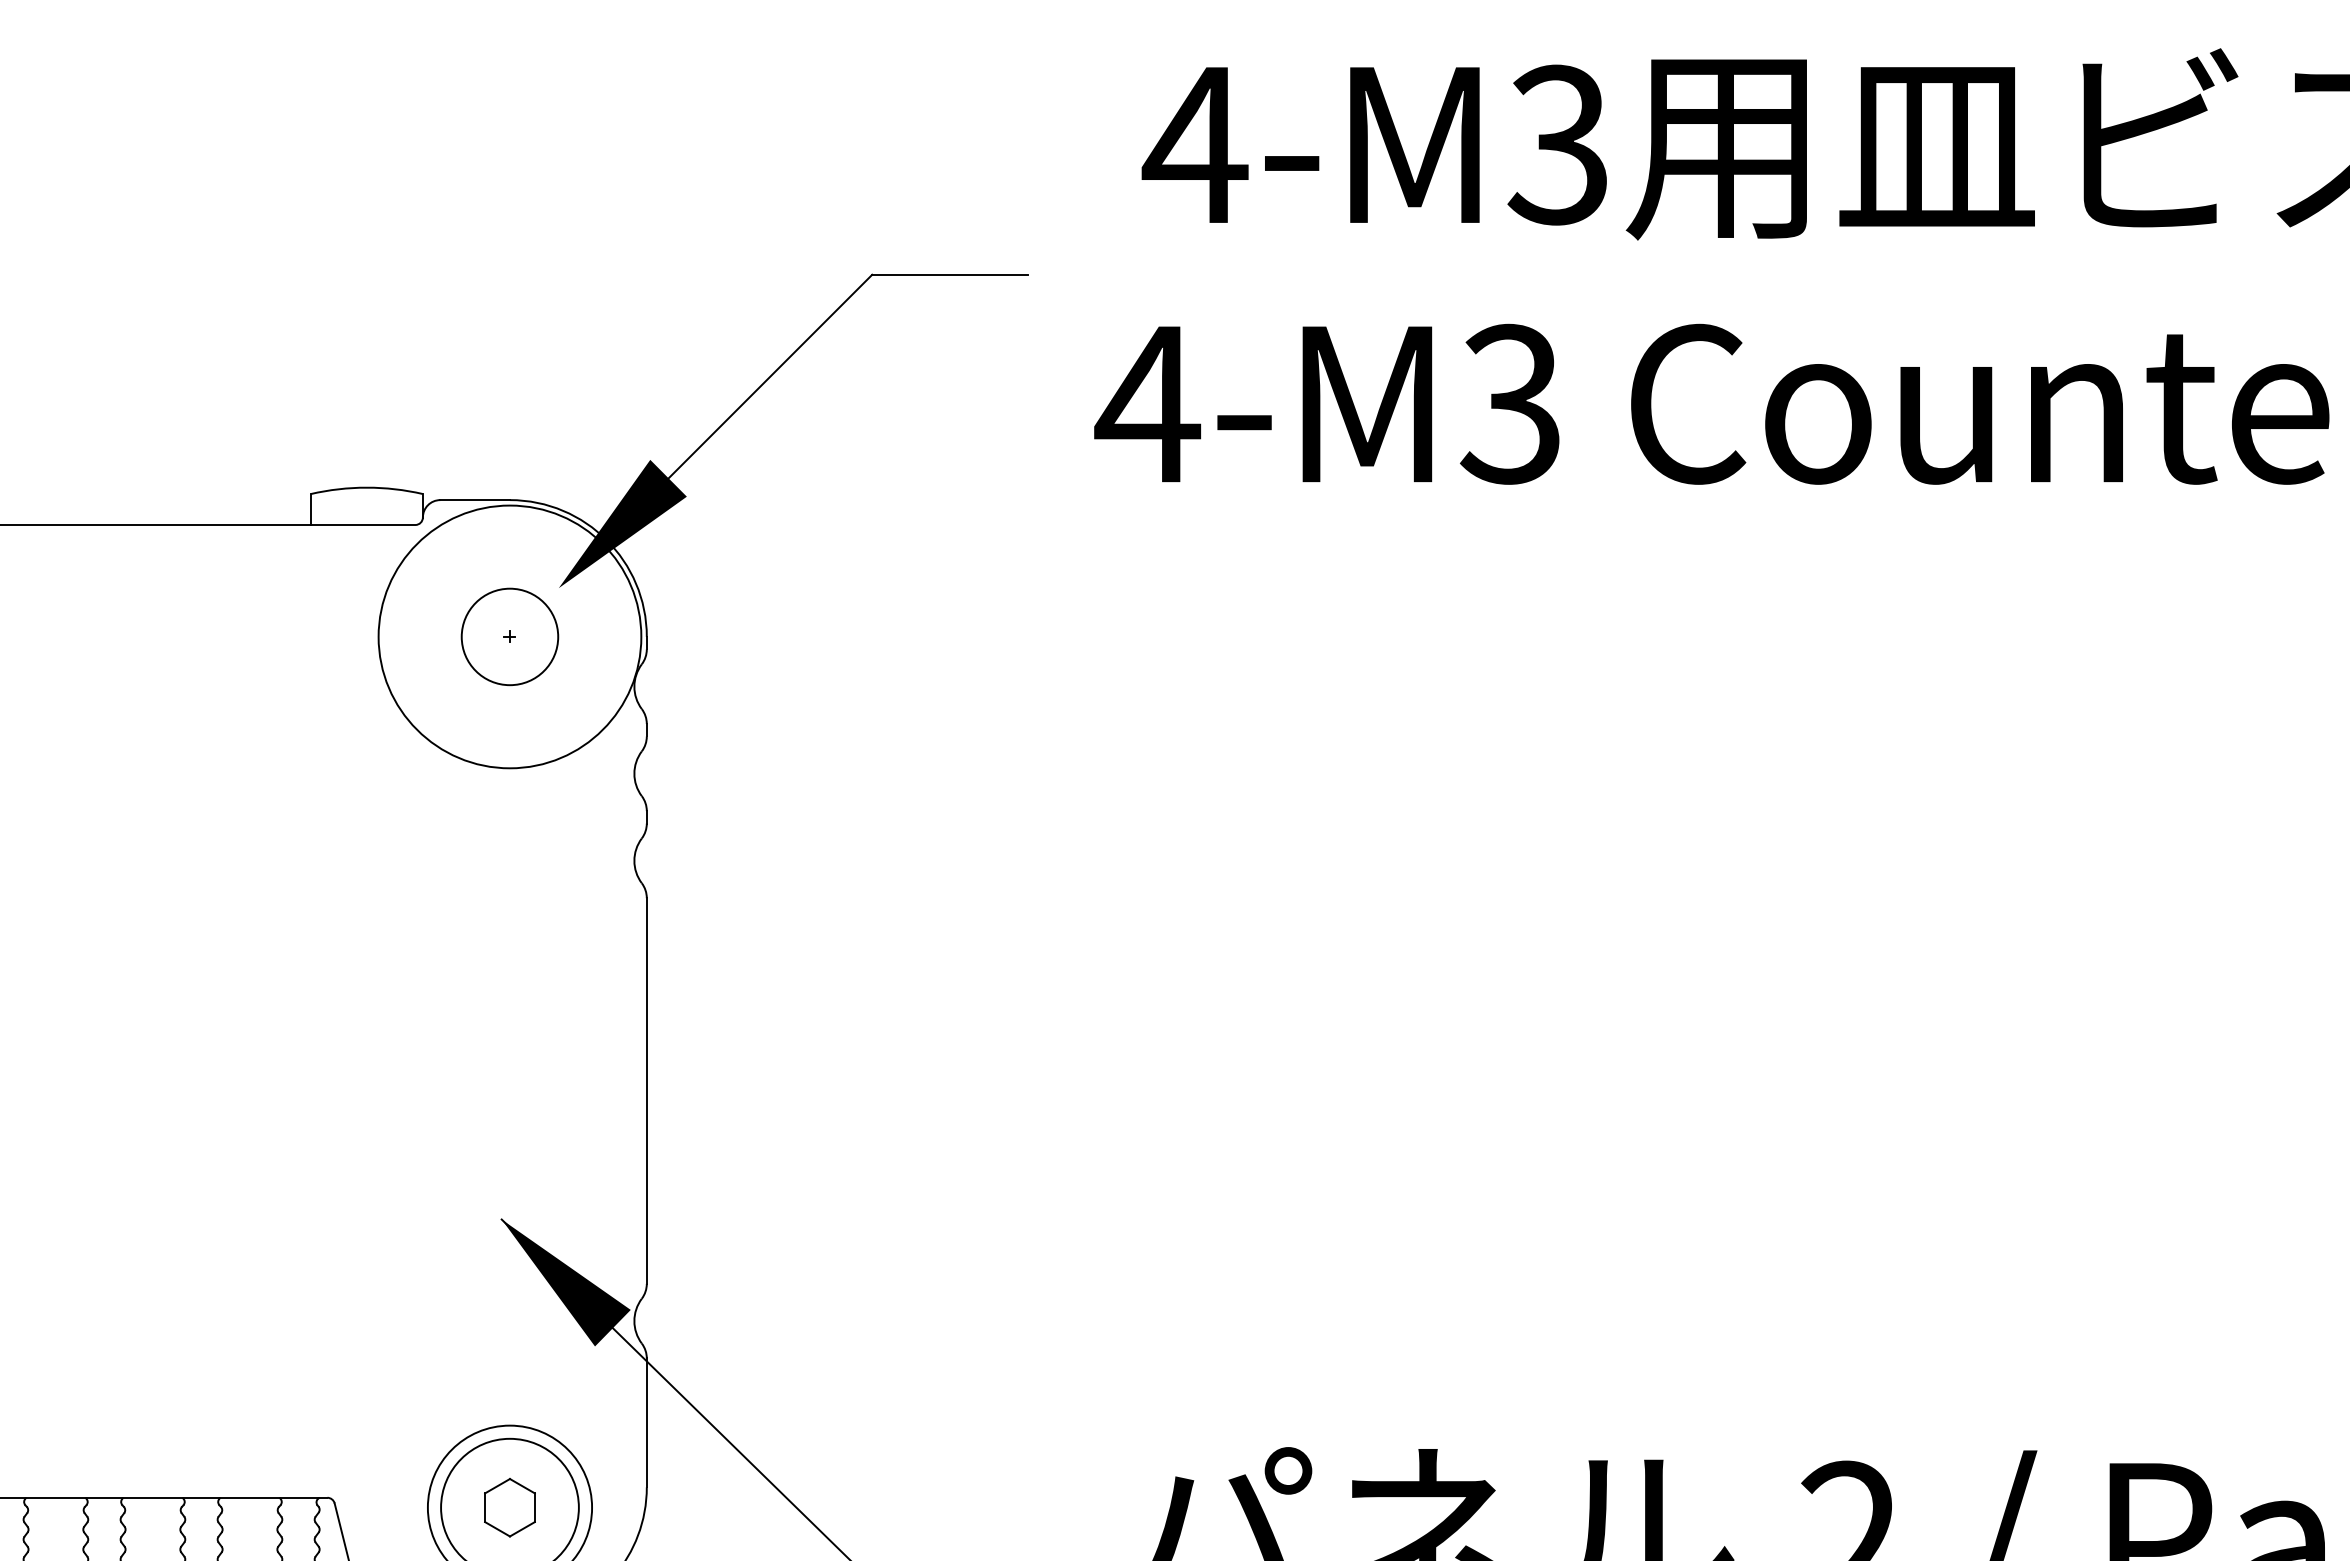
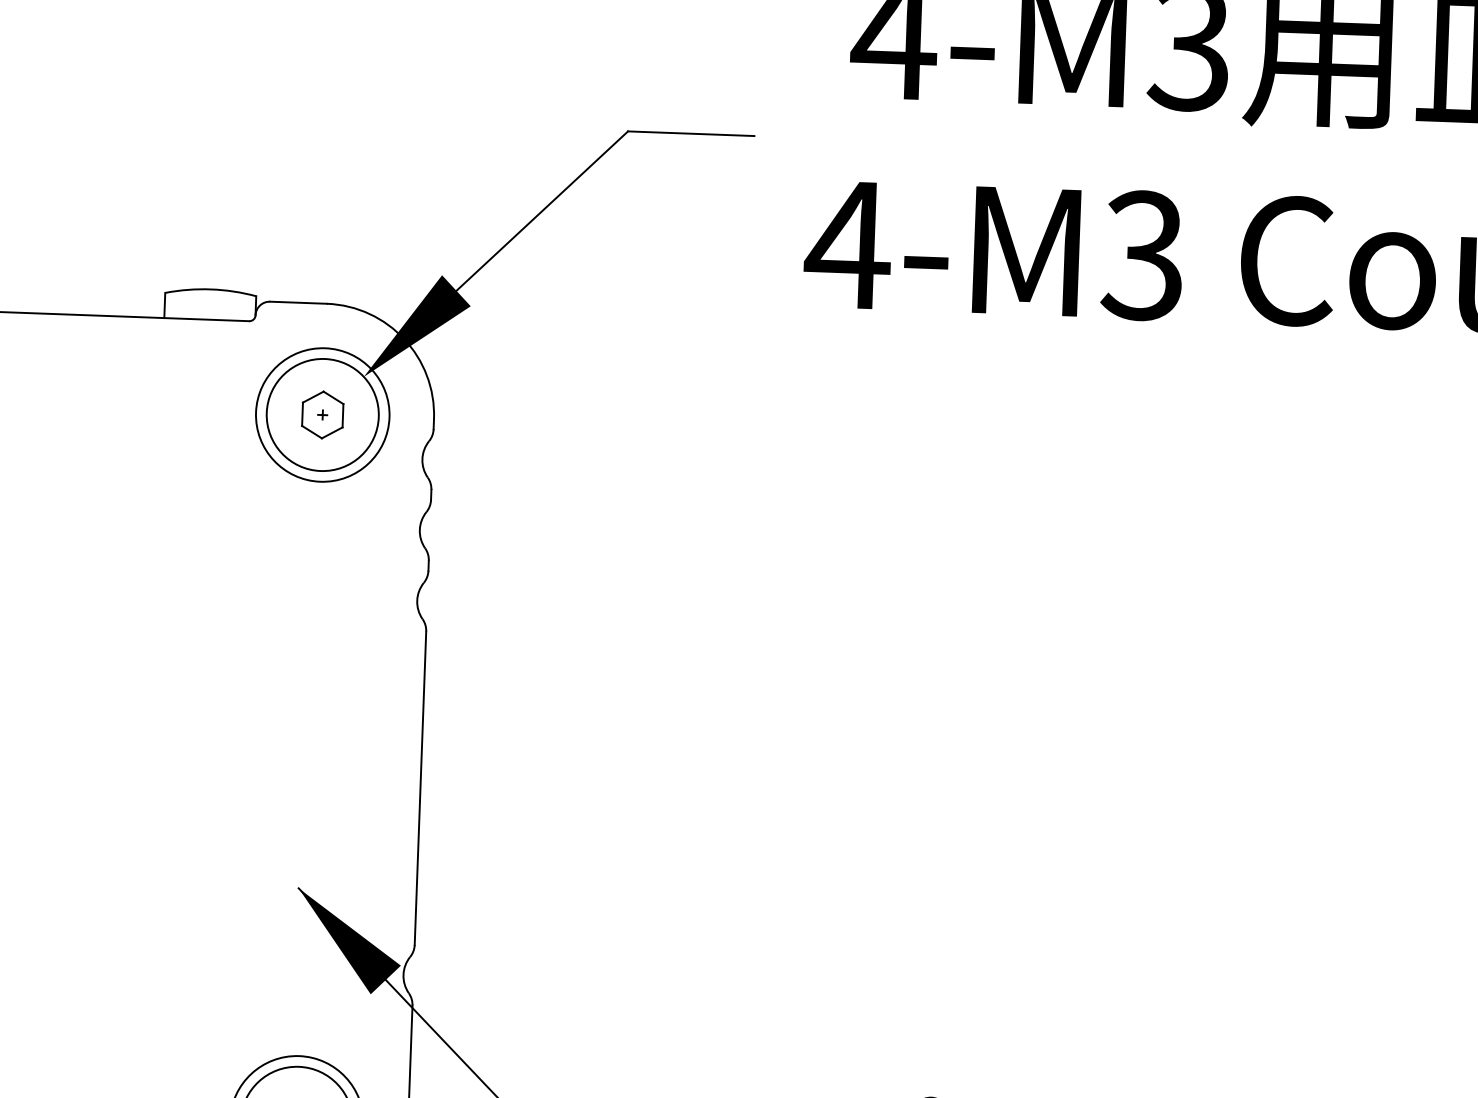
circle: (509, 636) -> (322, 414), size x0.62
circle: (509, 636) -> (322, 414), size x1.43
part: (509, 636) -> (322, 414), added

